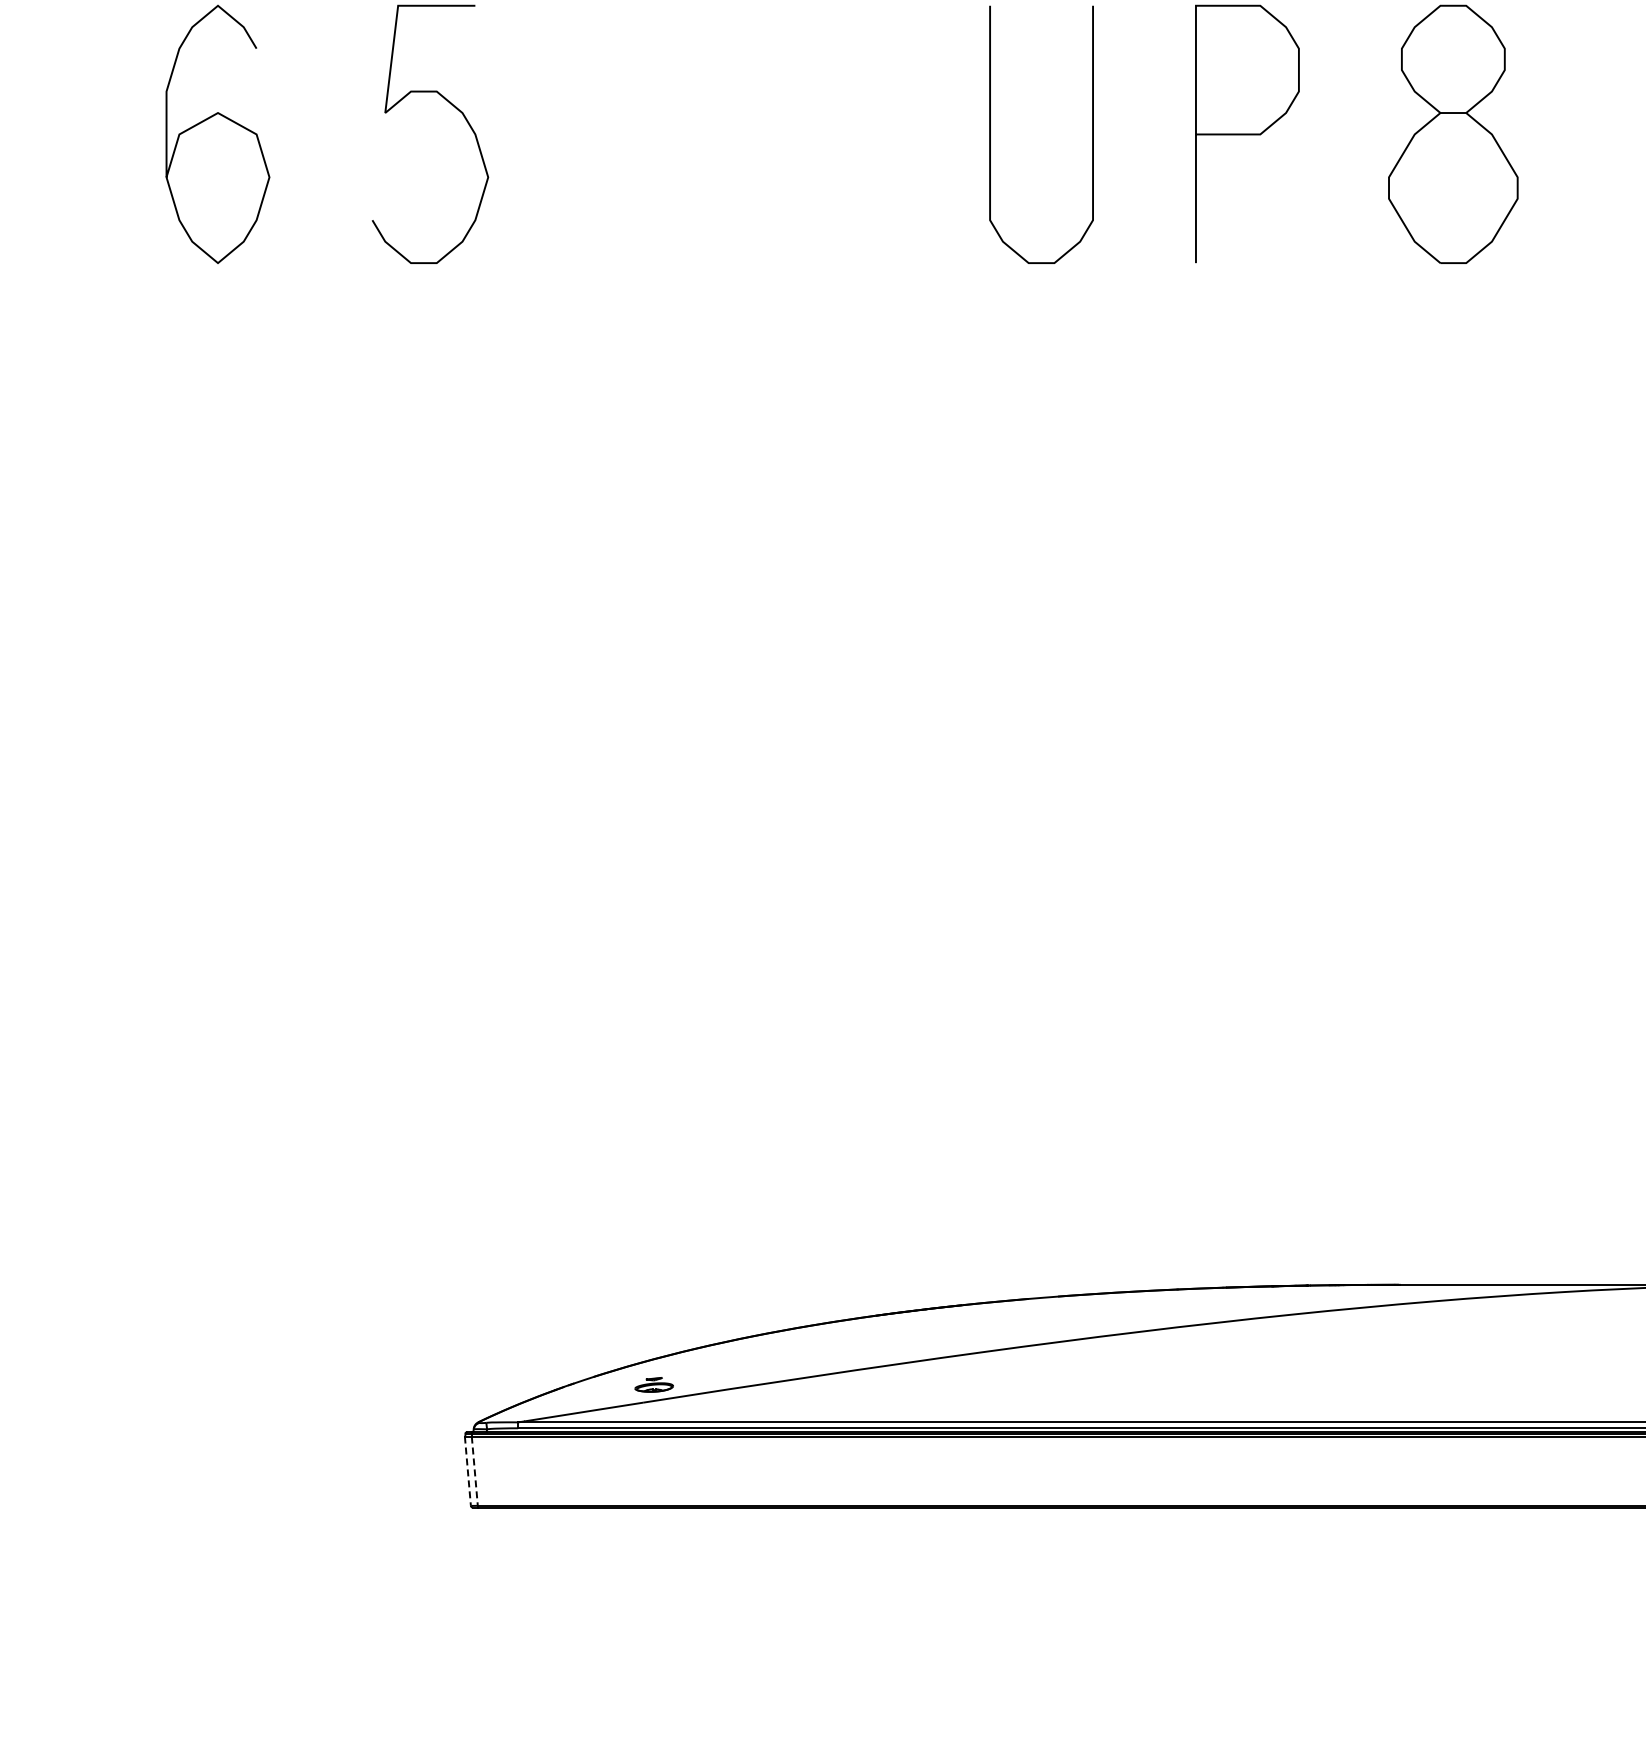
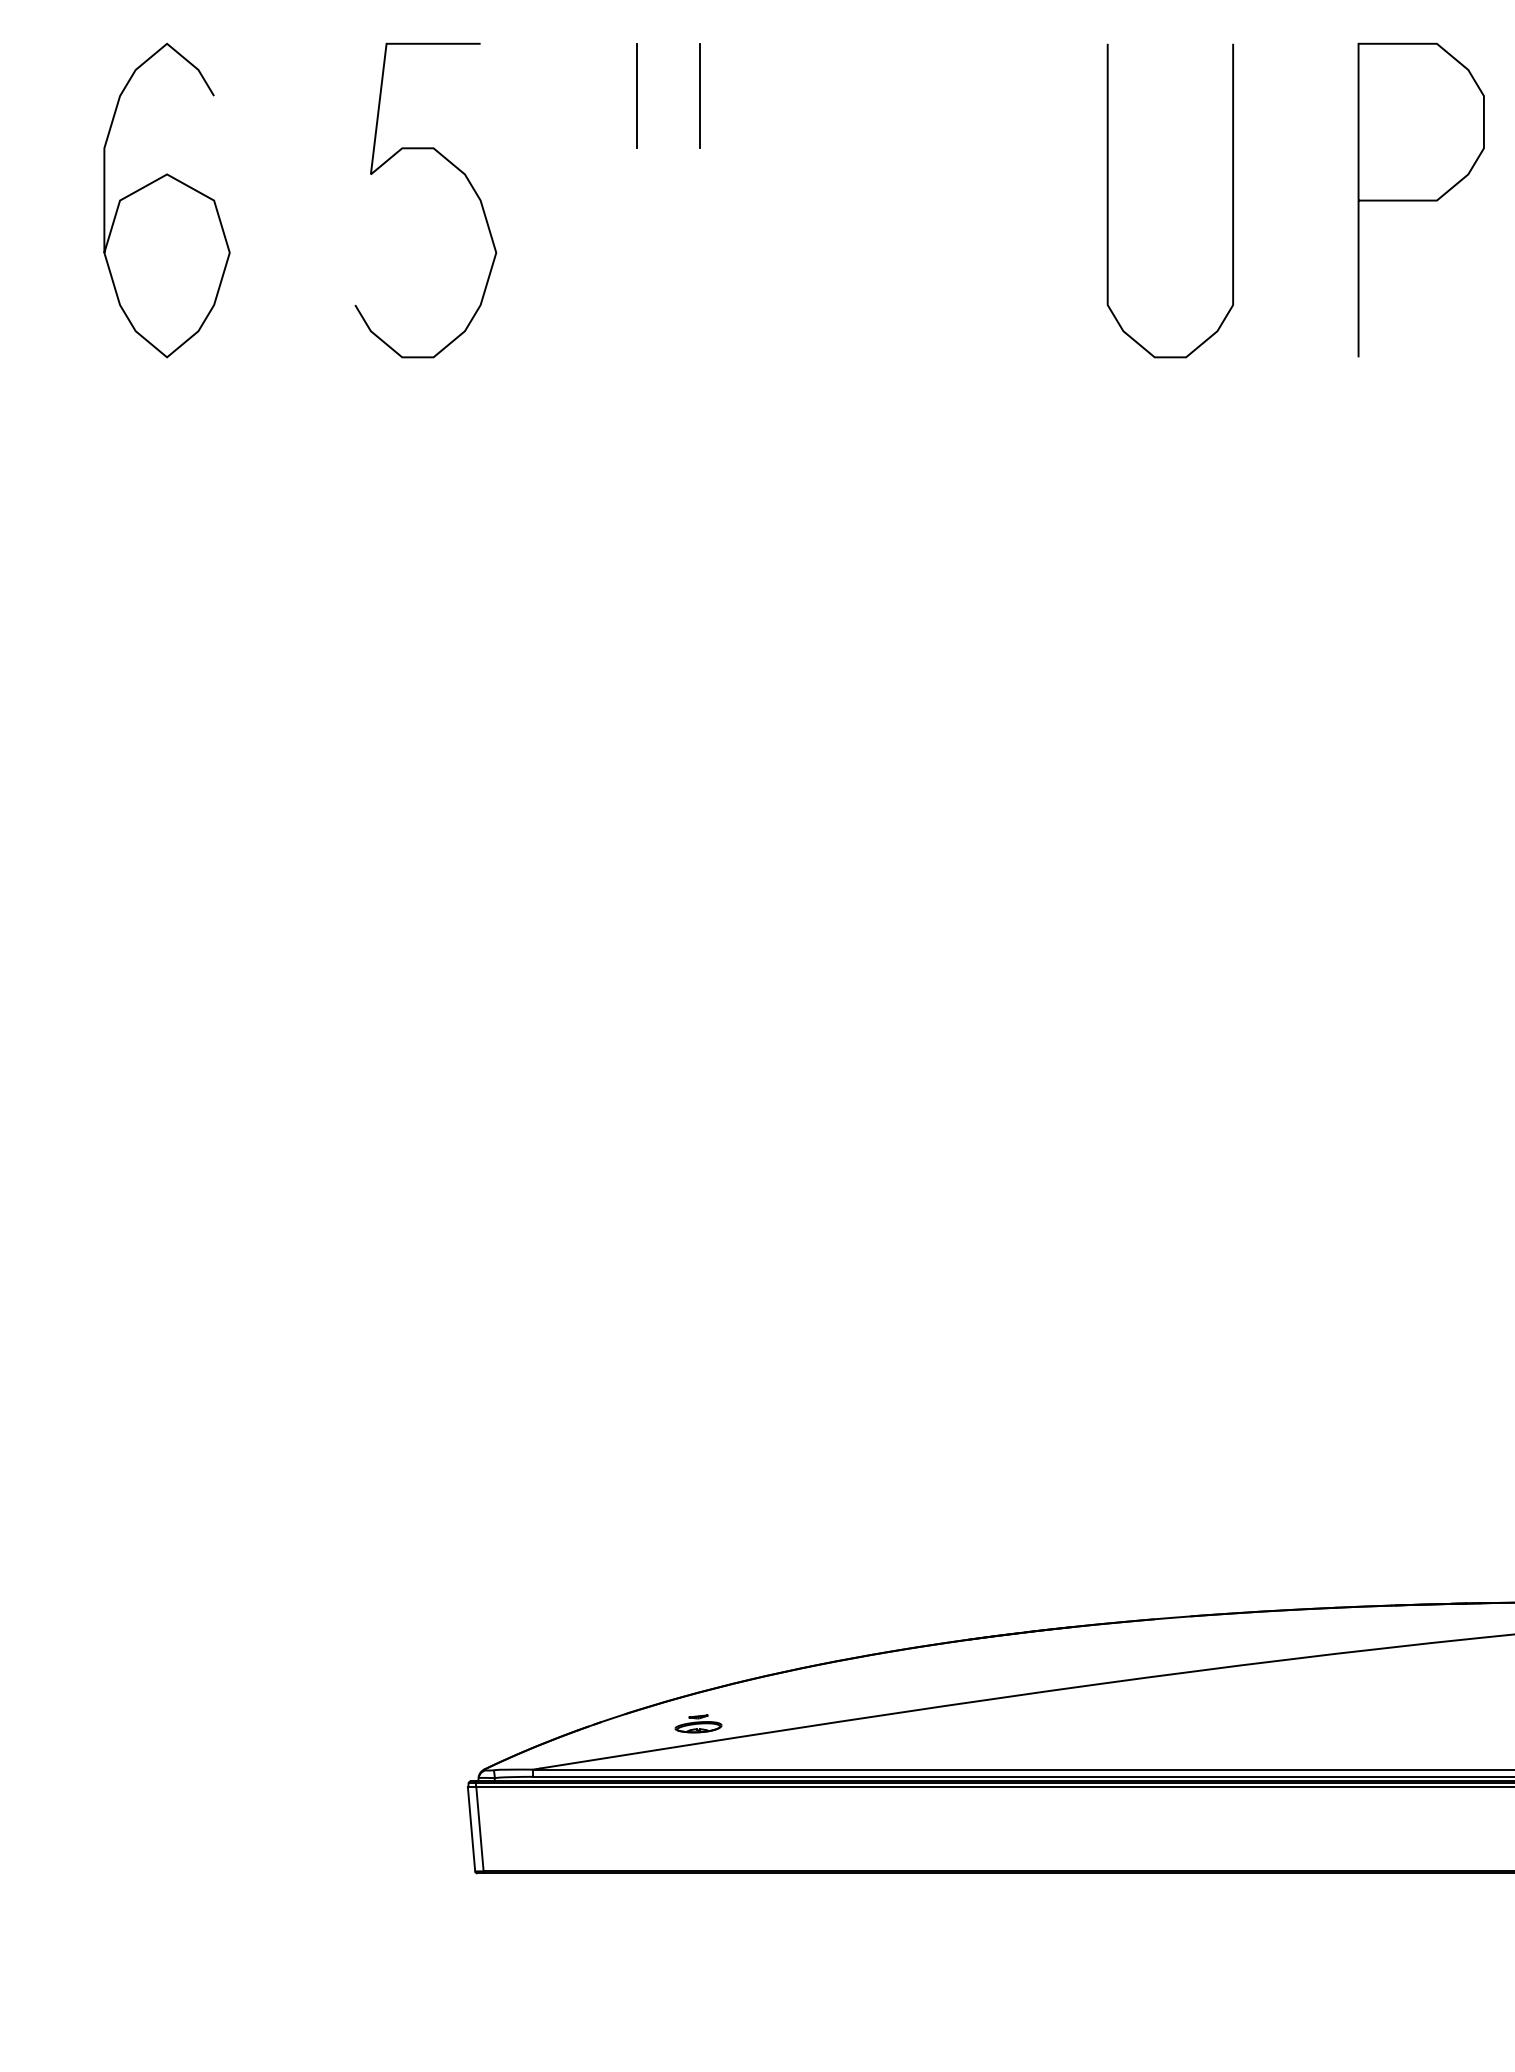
line: (604, 48) -> (637, 95), added
line: (655, 48) -> (700, 95), added
line: (467, 1471) -> (471, 1829), dashed -> solid
line: (474, 1471) -> (479, 1829), dashed -> solid

